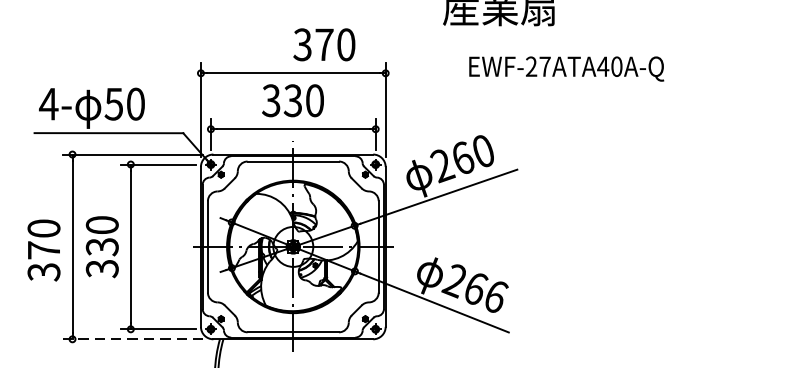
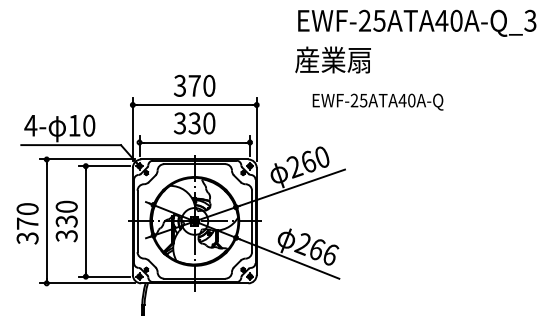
text: (324, 44) -> (194, 85), moved
text: (544, 66) -> (363, 100), EWF-27ATA40A-Q -> EWF-25ATA40A-Q
text: (113, 103) -> (74, 125), 50 -> 10
line: (131, 339) -> (86, 283), dashed -> solid

